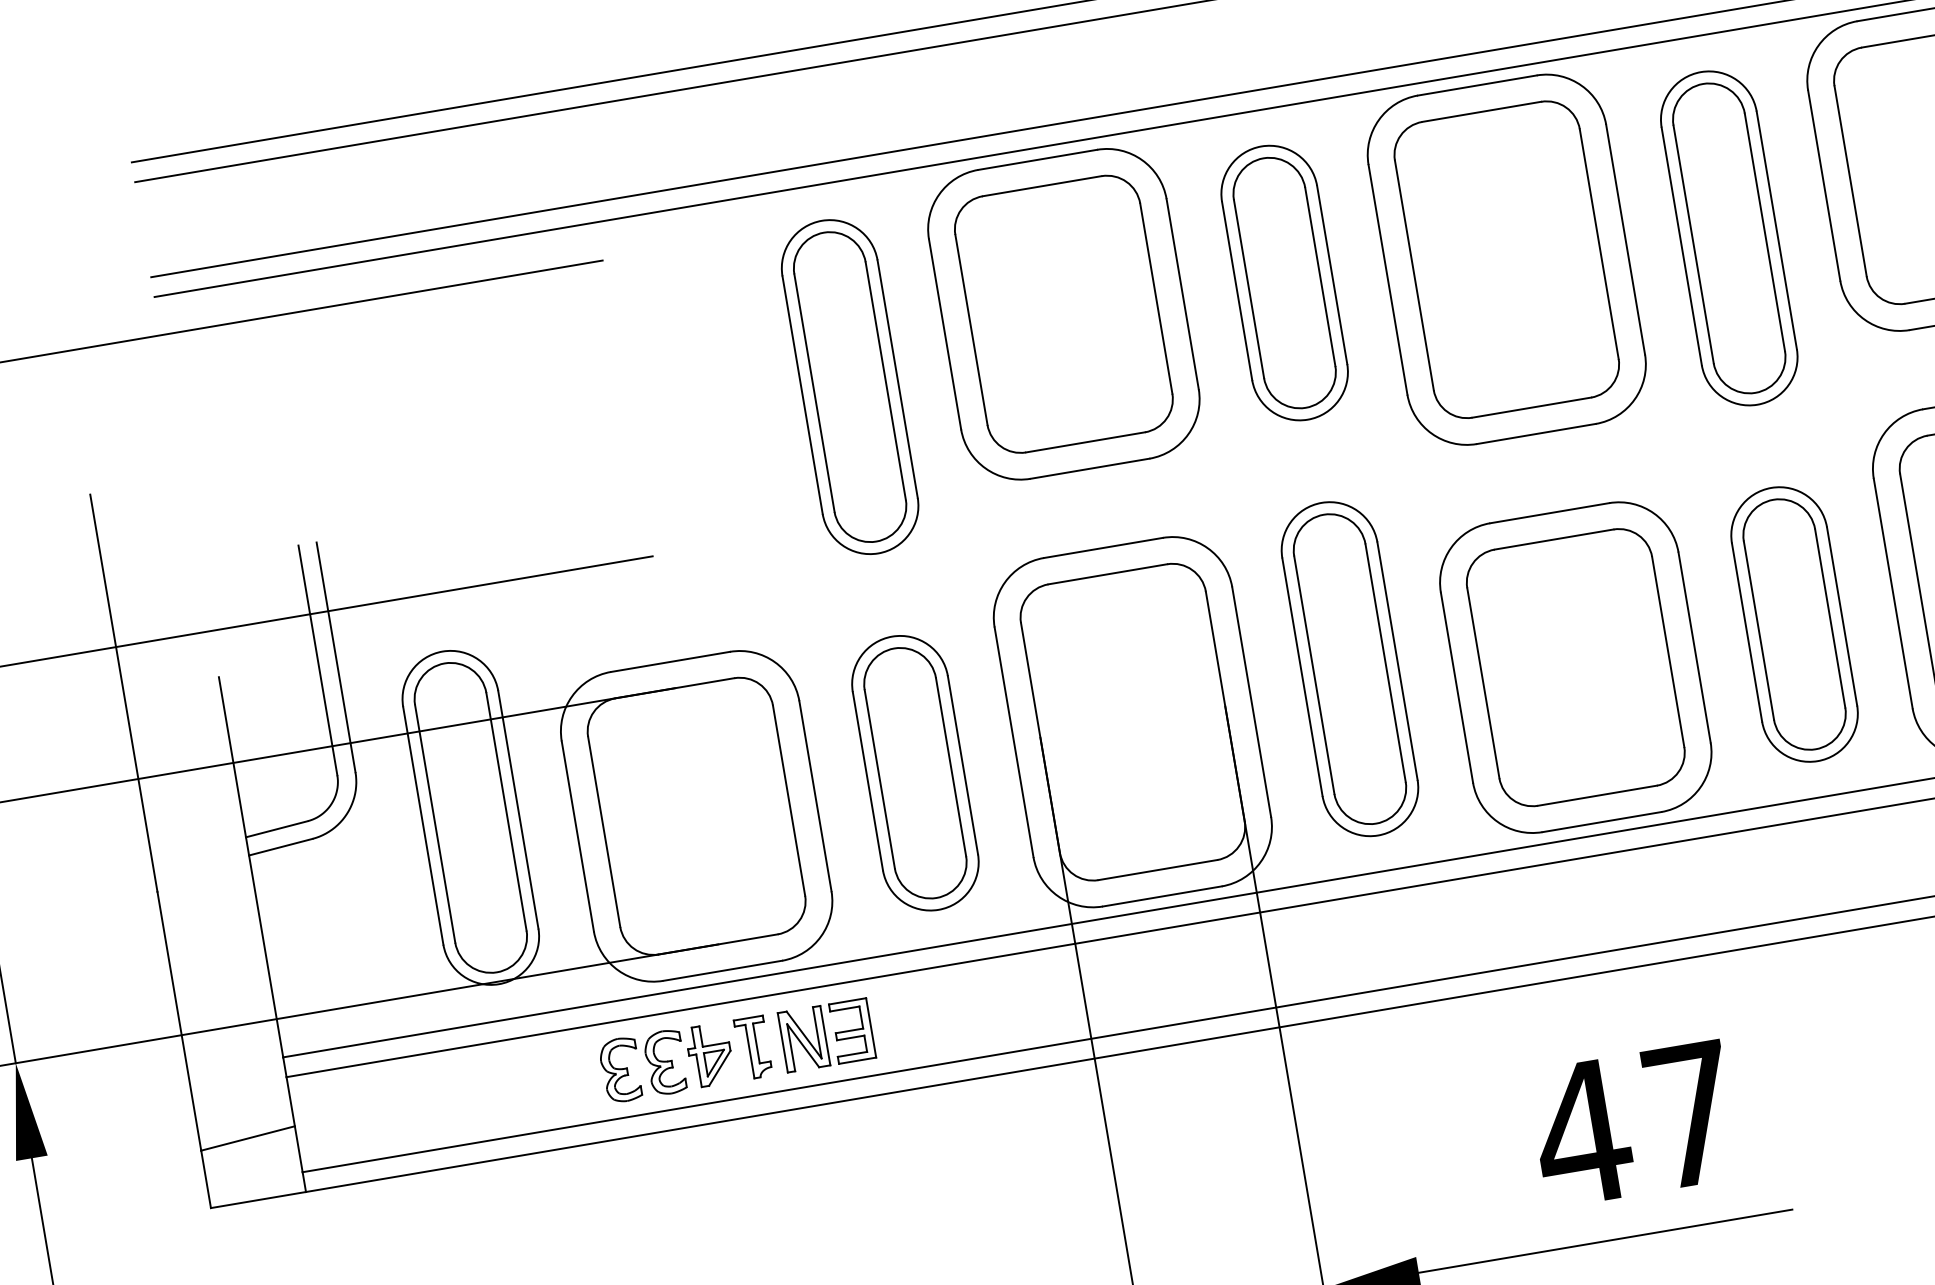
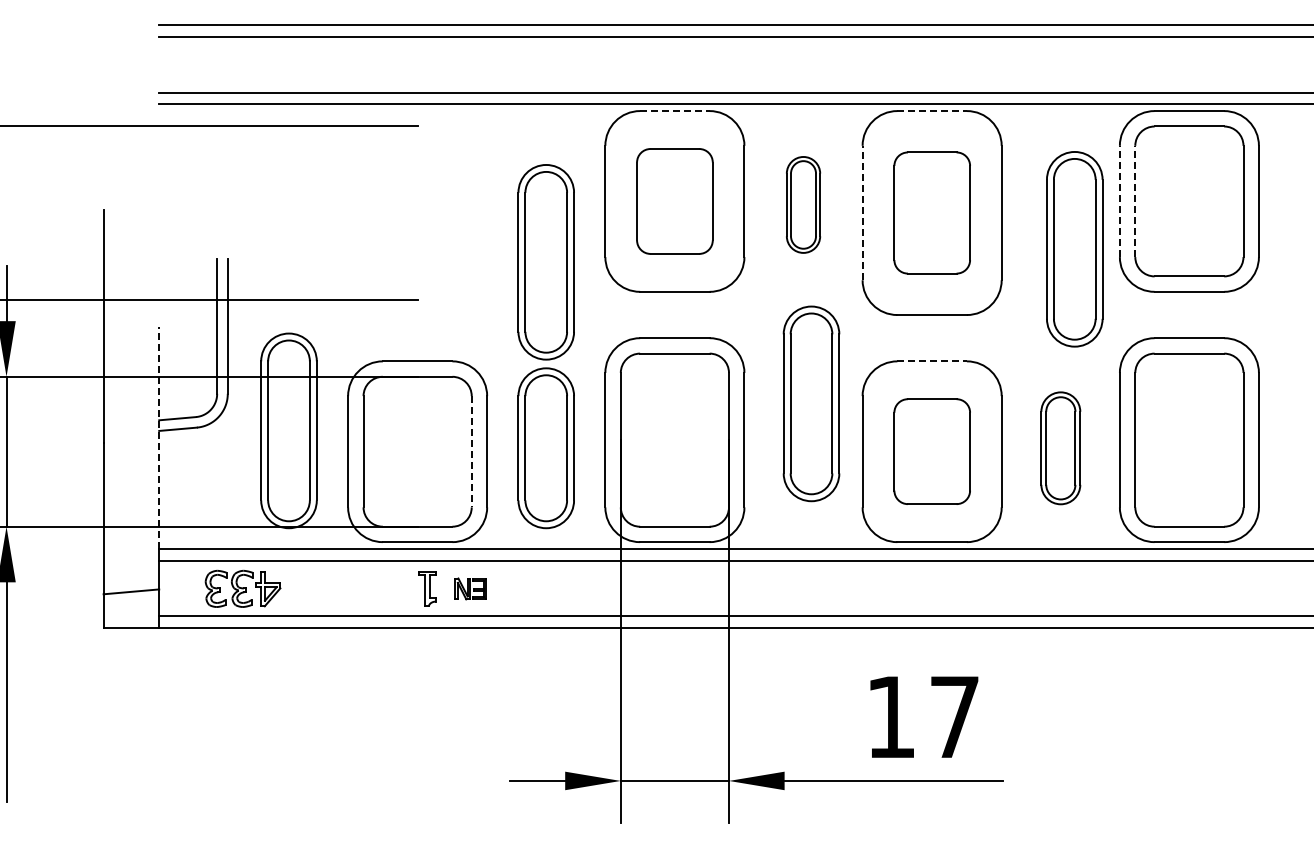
line: (1478, 86) -> (932, 111), solid -> dashed
line: (1037, 160) -> (674, 111), solid -> dashed
line: (1850, 181) -> (1135, 201), solid -> dashed
line: (1823, 185) -> (1119, 201), solid -> dashed
part: (1728, 238) -> (1074, 249), moved
part: (1507, 258) -> (932, 212), size x0.7
line: (1387, 278) -> (862, 212), solid -> dashed
part: (1284, 282) -> (803, 204), size x0.6
part: (1063, 314) -> (674, 201), size x0.7
part: (848, 387) -> (545, 262), moved
line: (1550, 513) -> (932, 361), solid -> dashed
part: (1794, 624) -> (1060, 448), size x0.7
part: (1576, 667) -> (932, 451), size x0.7
part: (1349, 668) -> (811, 403), moved
line: (788, 800) -> (471, 451), solid -> dashed
line: (251, 866) -> (159, 437), solid -> dashed
part: (826, 1034) -> (470, 588), size x0.6
part: (665, 1061) -> (242, 588), moved
text: (1581, 1132) -> (890, 716), 47 -> 17

